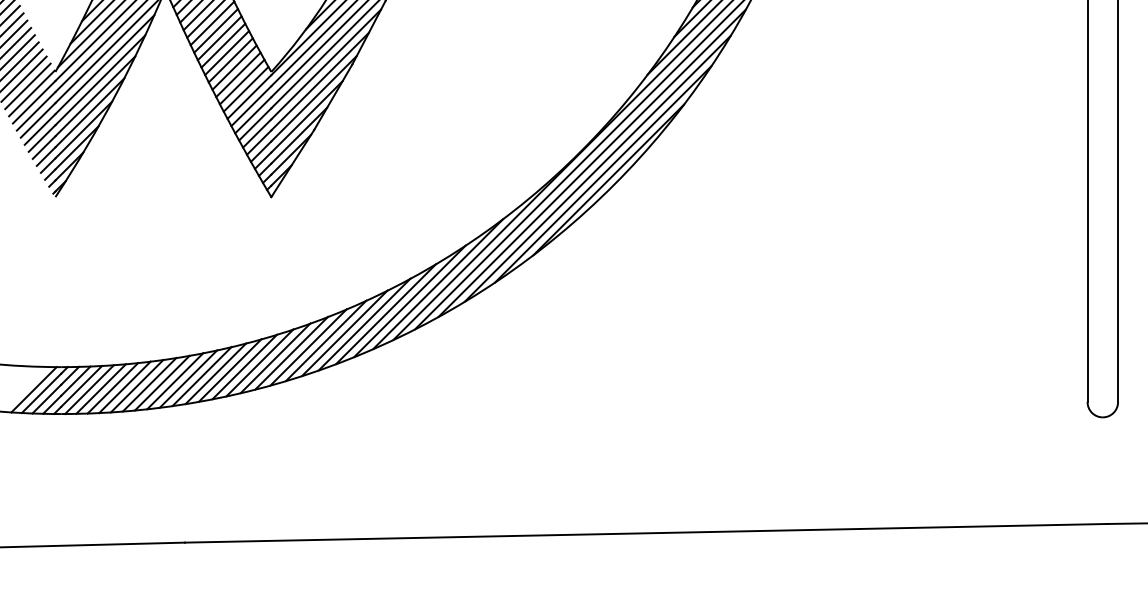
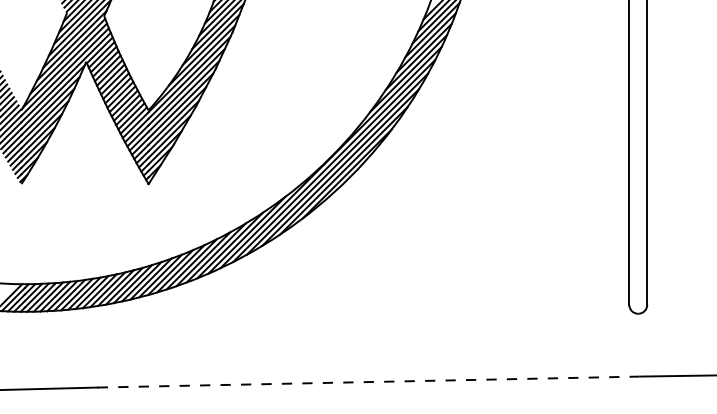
line: (646, 534) -> (369, 382), solid -> dashed

